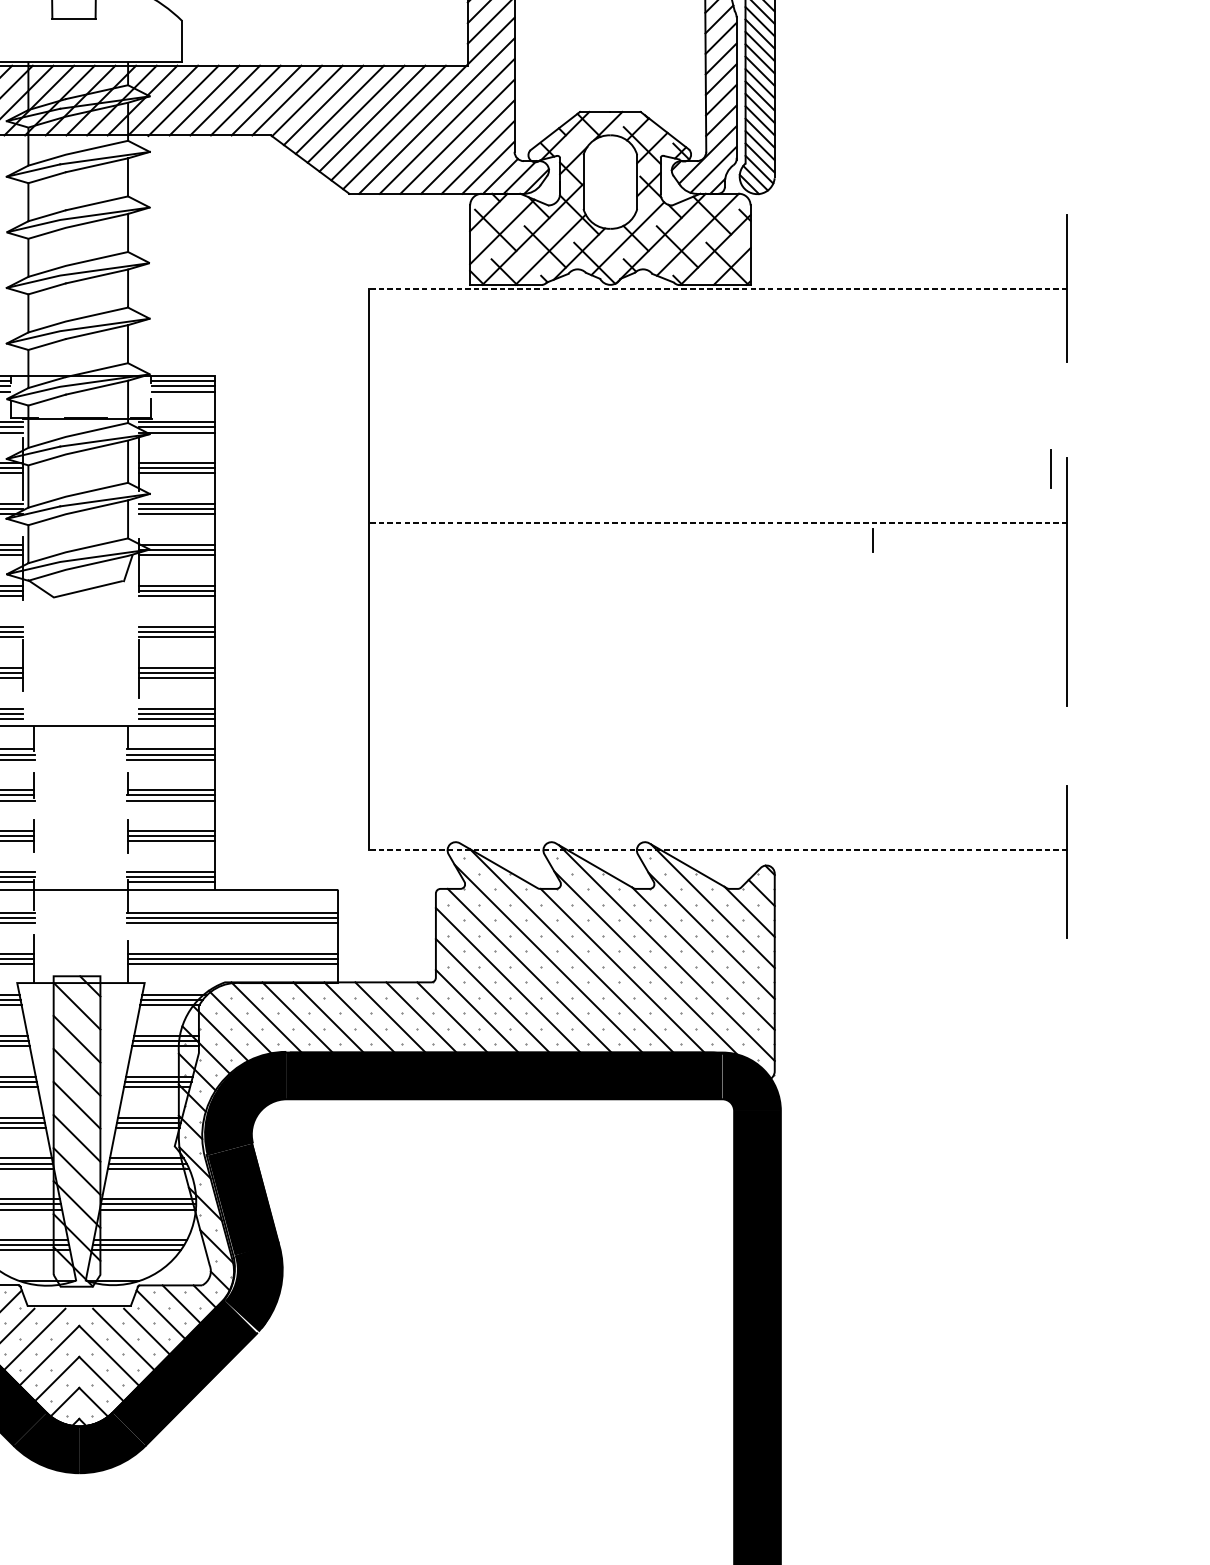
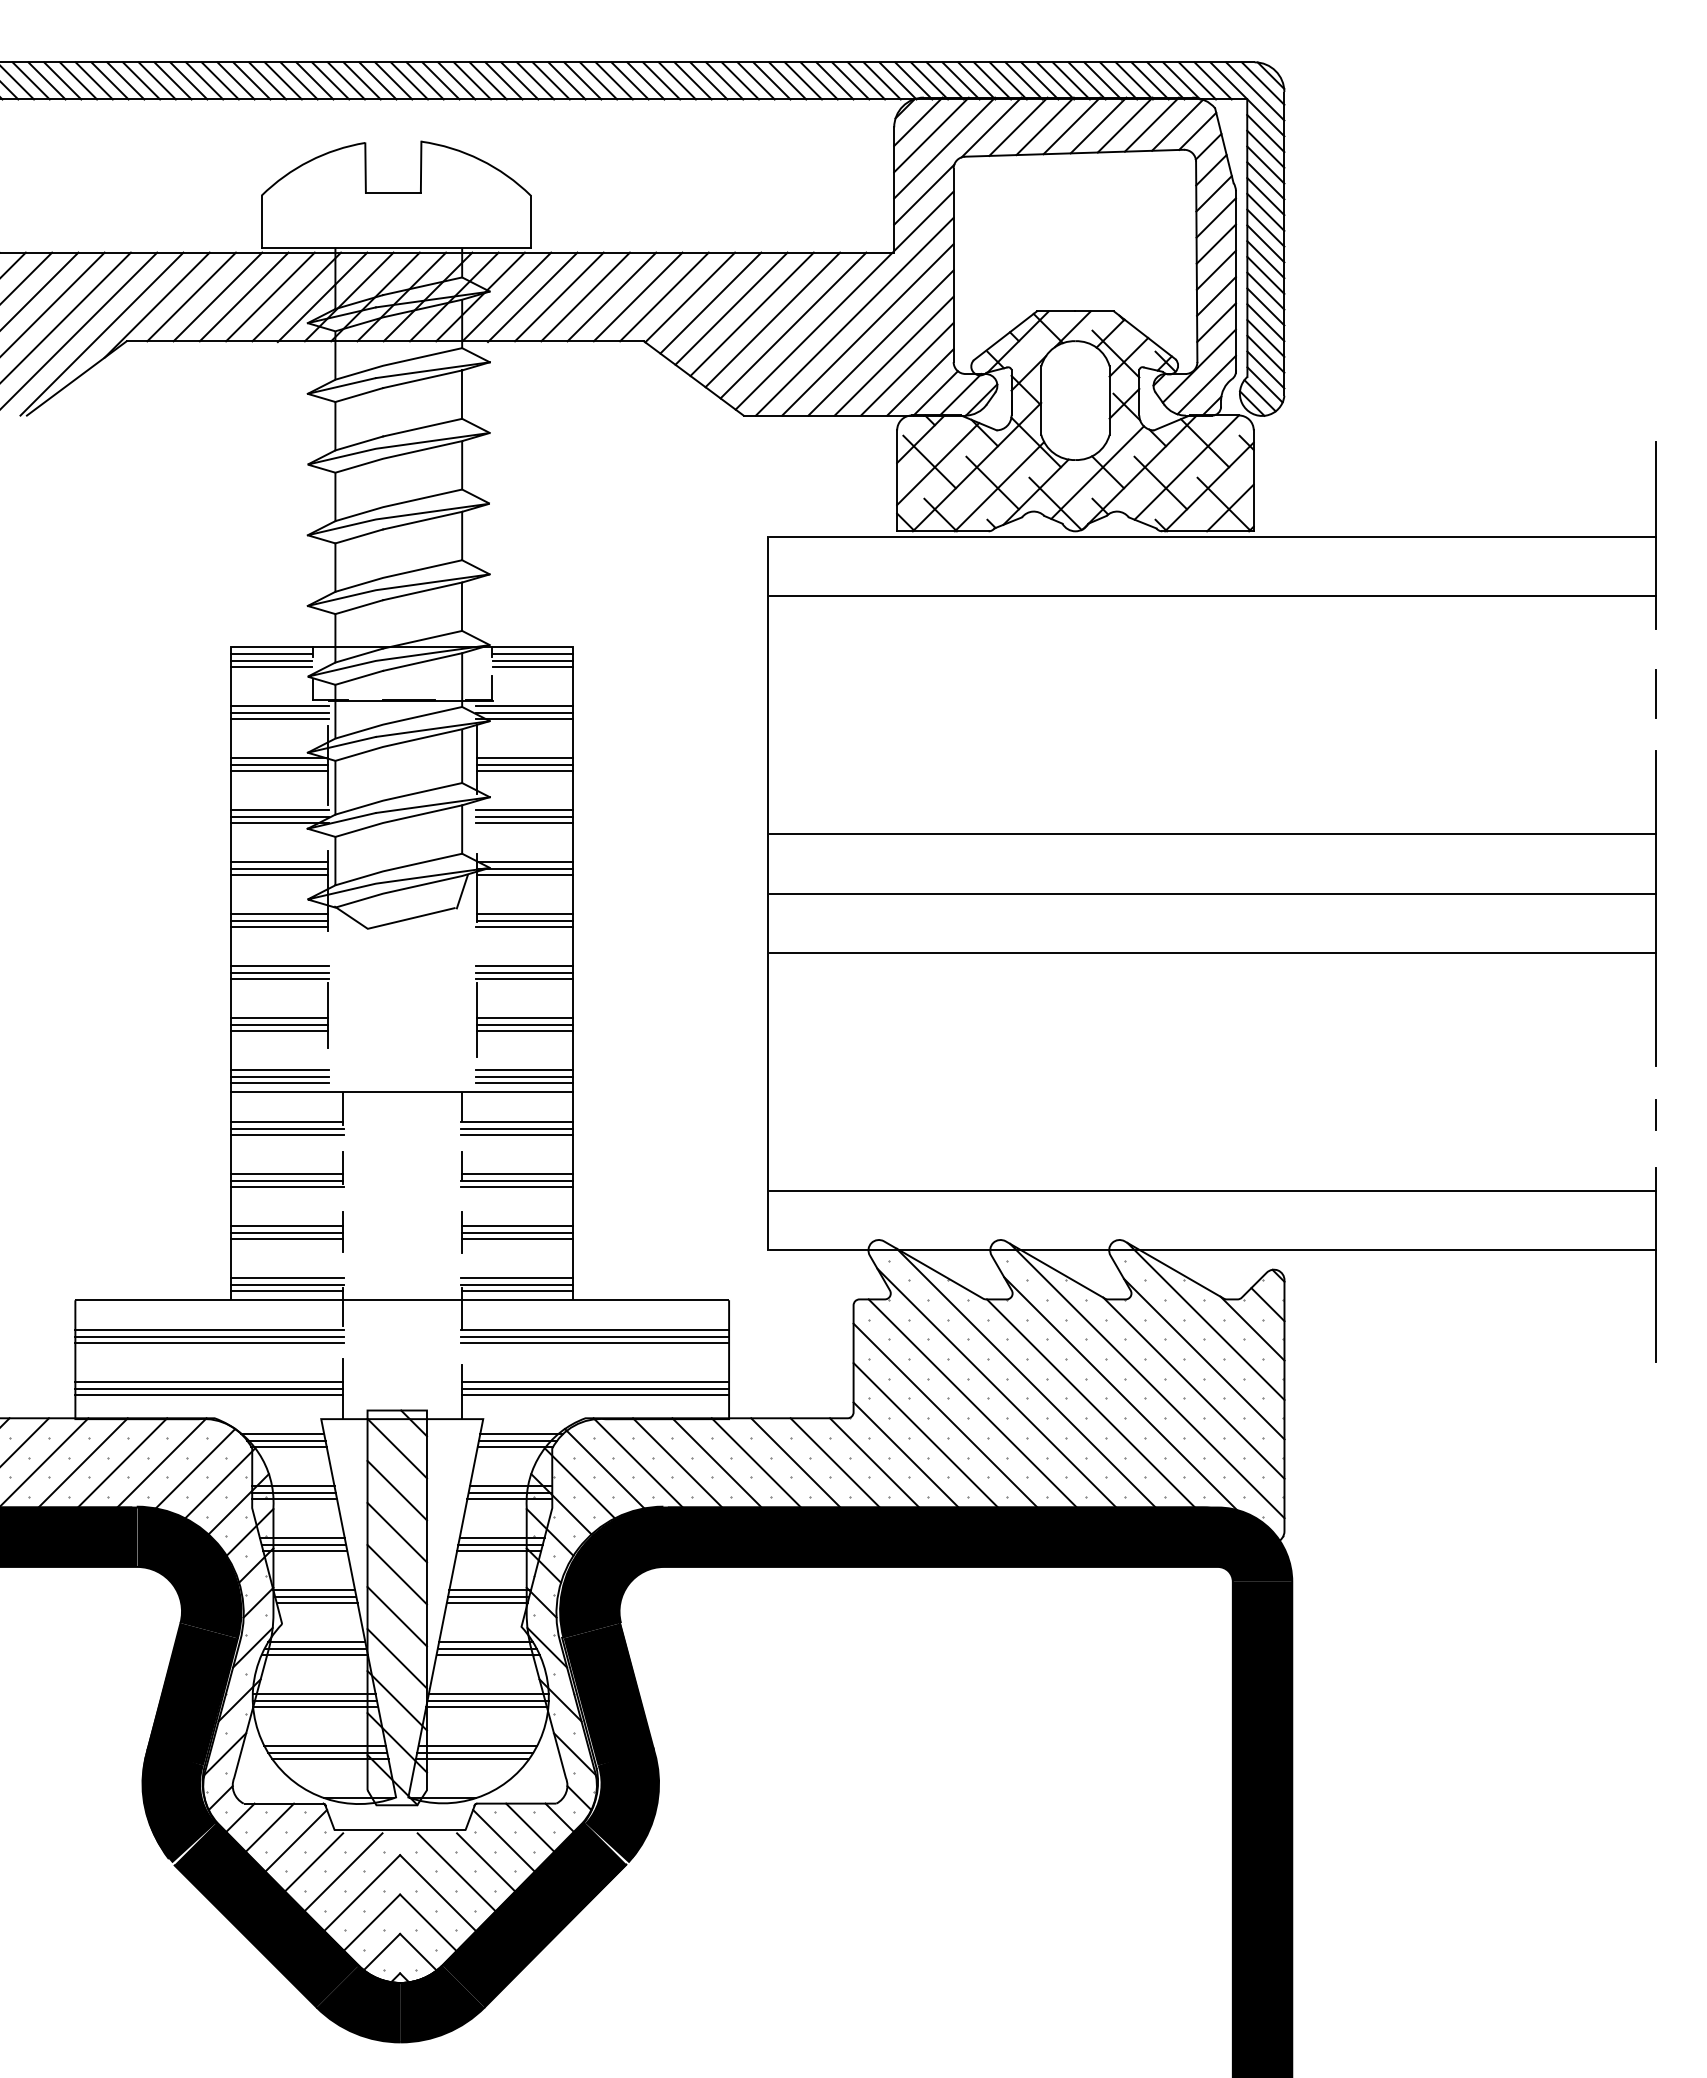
line: (718, 288) -> (1213, 536), dashed -> solid
line: (718, 336) -> (1212, 596), added
line: (1050, 468) -> (1655, 693), moved
line: (718, 523) -> (1213, 834), dashed -> solid
line: (873, 539) -> (1655, 1114), moved
line: (718, 569) -> (1212, 893), added
line: (718, 616) -> (1212, 952), added
line: (718, 803) -> (1212, 1190), added
line: (718, 850) -> (1213, 1250), dashed -> solid

